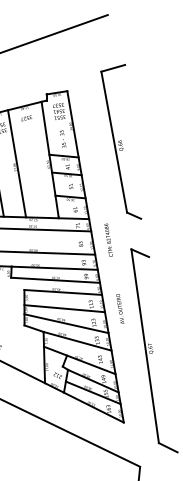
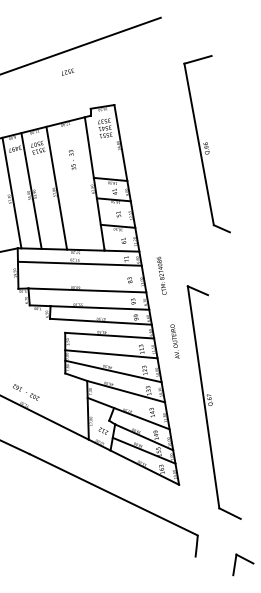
text: (27, 117) -> (68, 71), moved
text: (63, 138) -> (72, 159), moved
part: (120, 142) -> (206, 144), moved
text: (119, 308) -> (174, 341), moved

